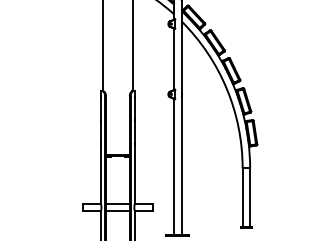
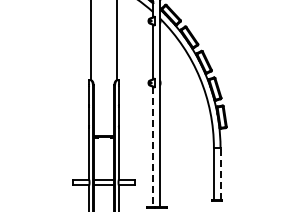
line: (174, 167) -> (153, 147), solid -> dashed
line: (250, 197) -> (220, 173), solid -> dashed

